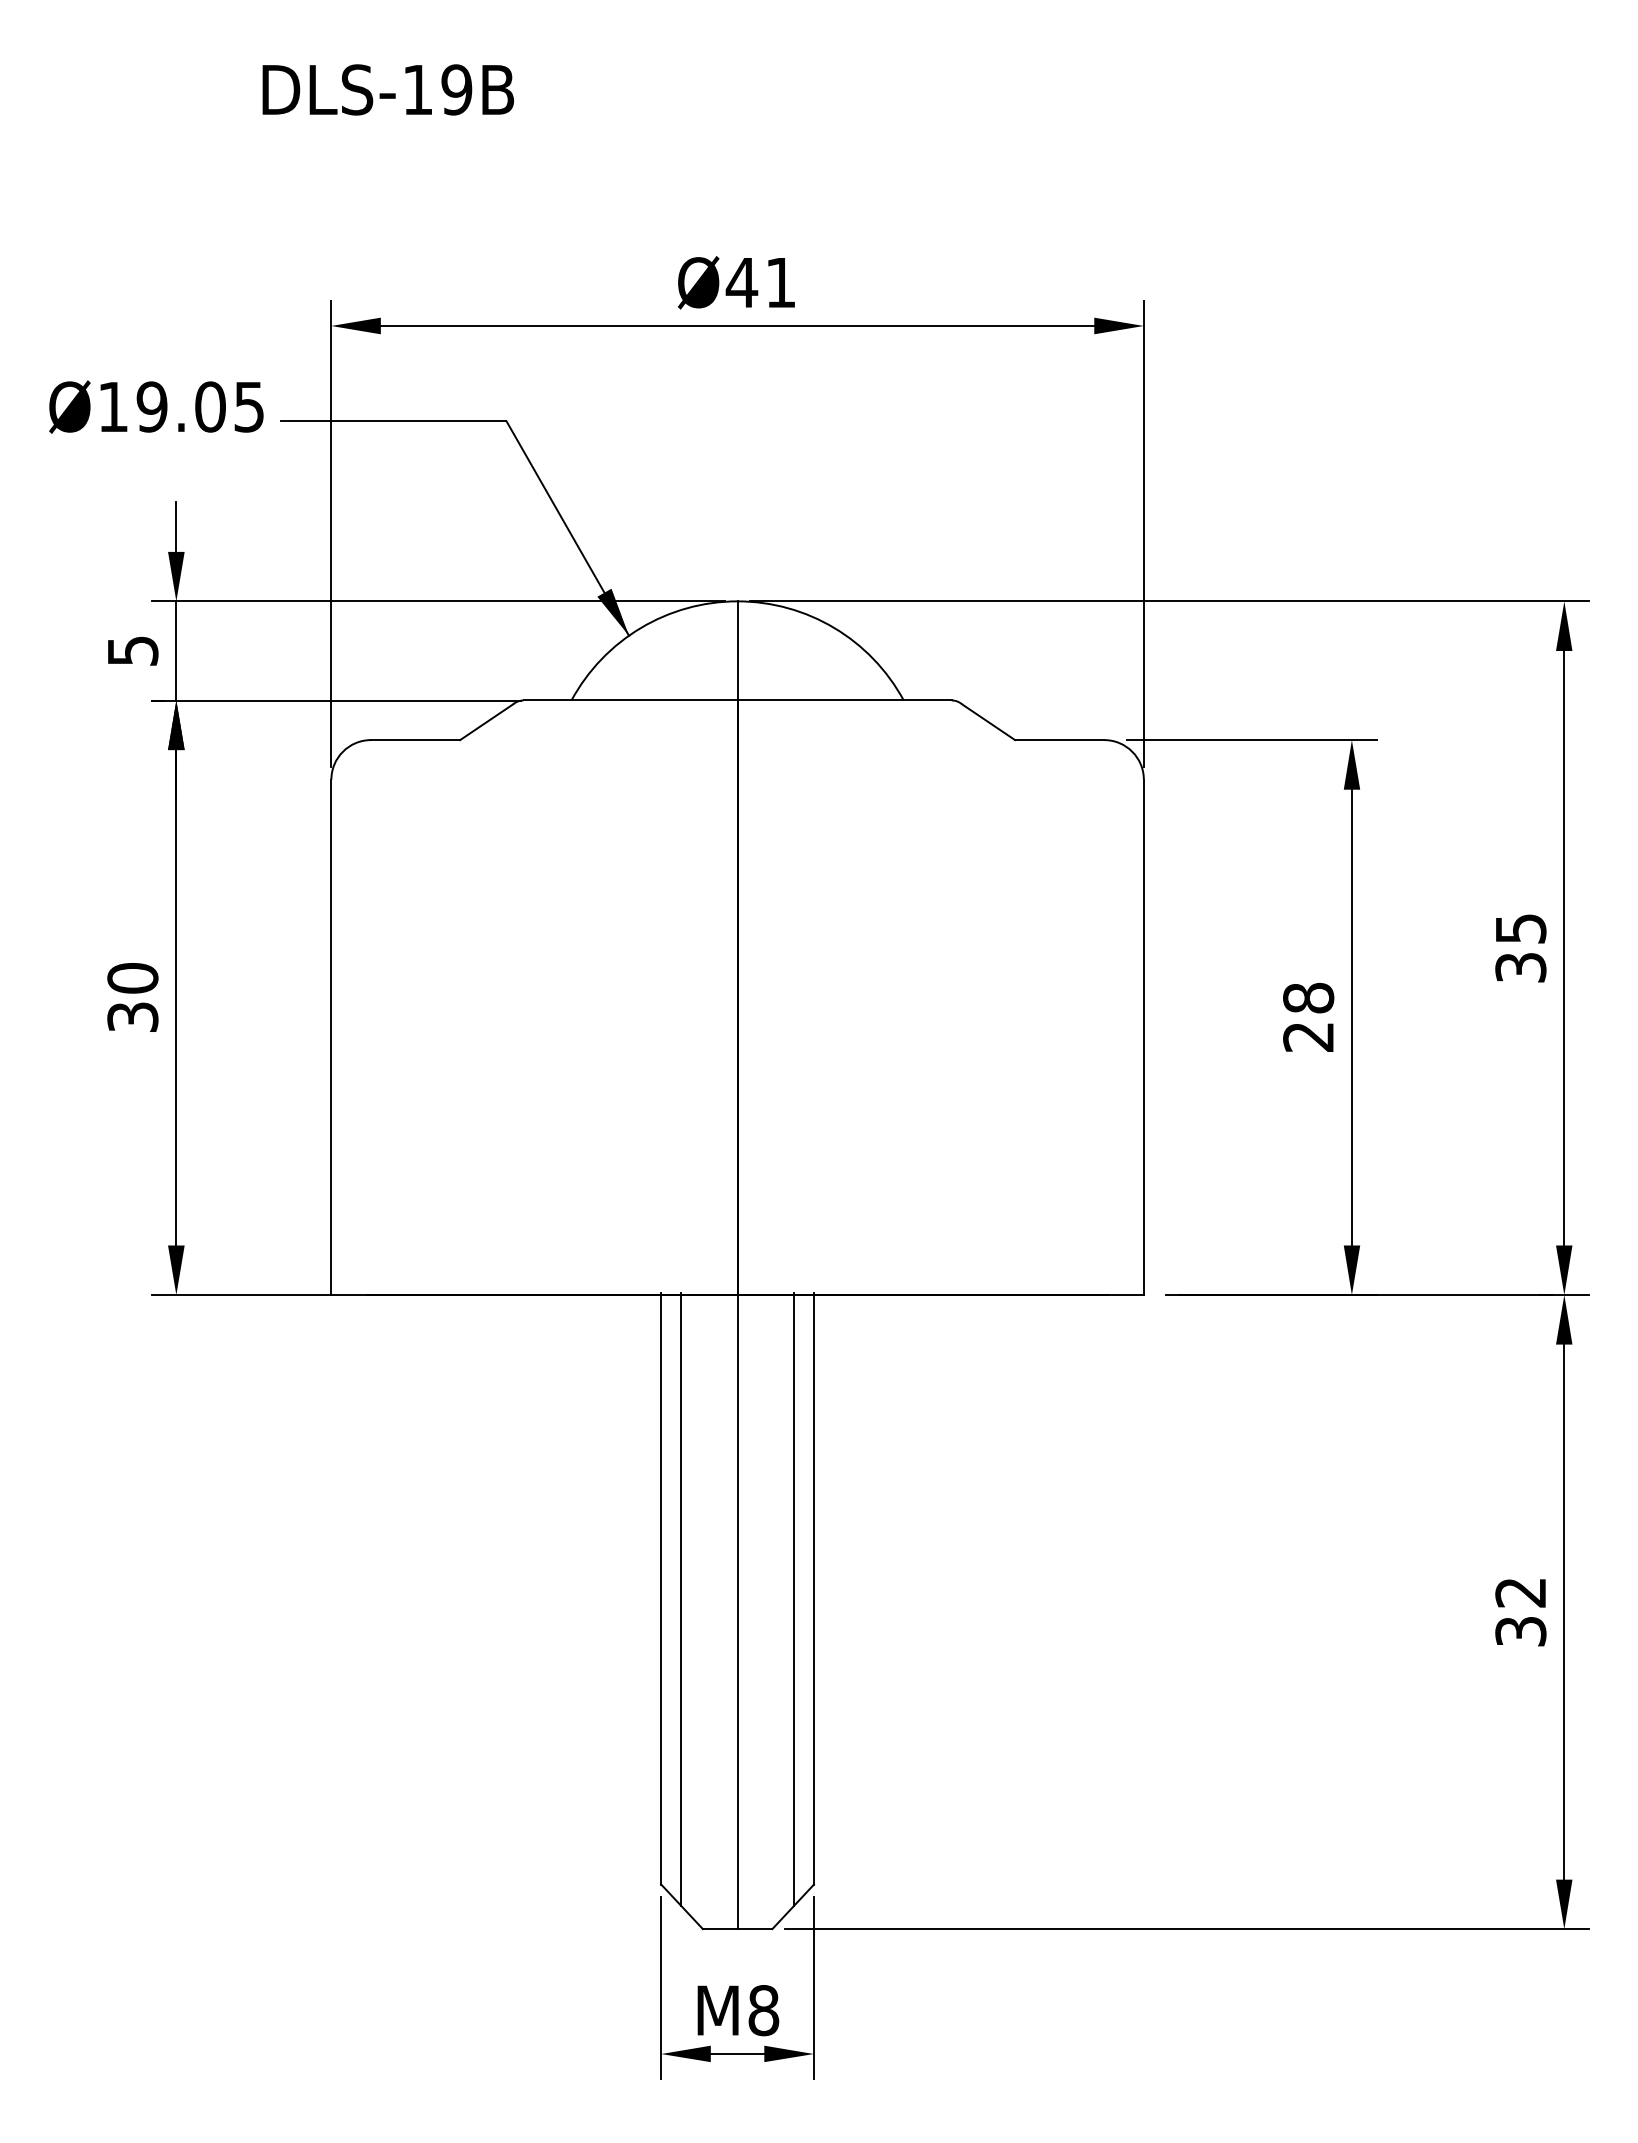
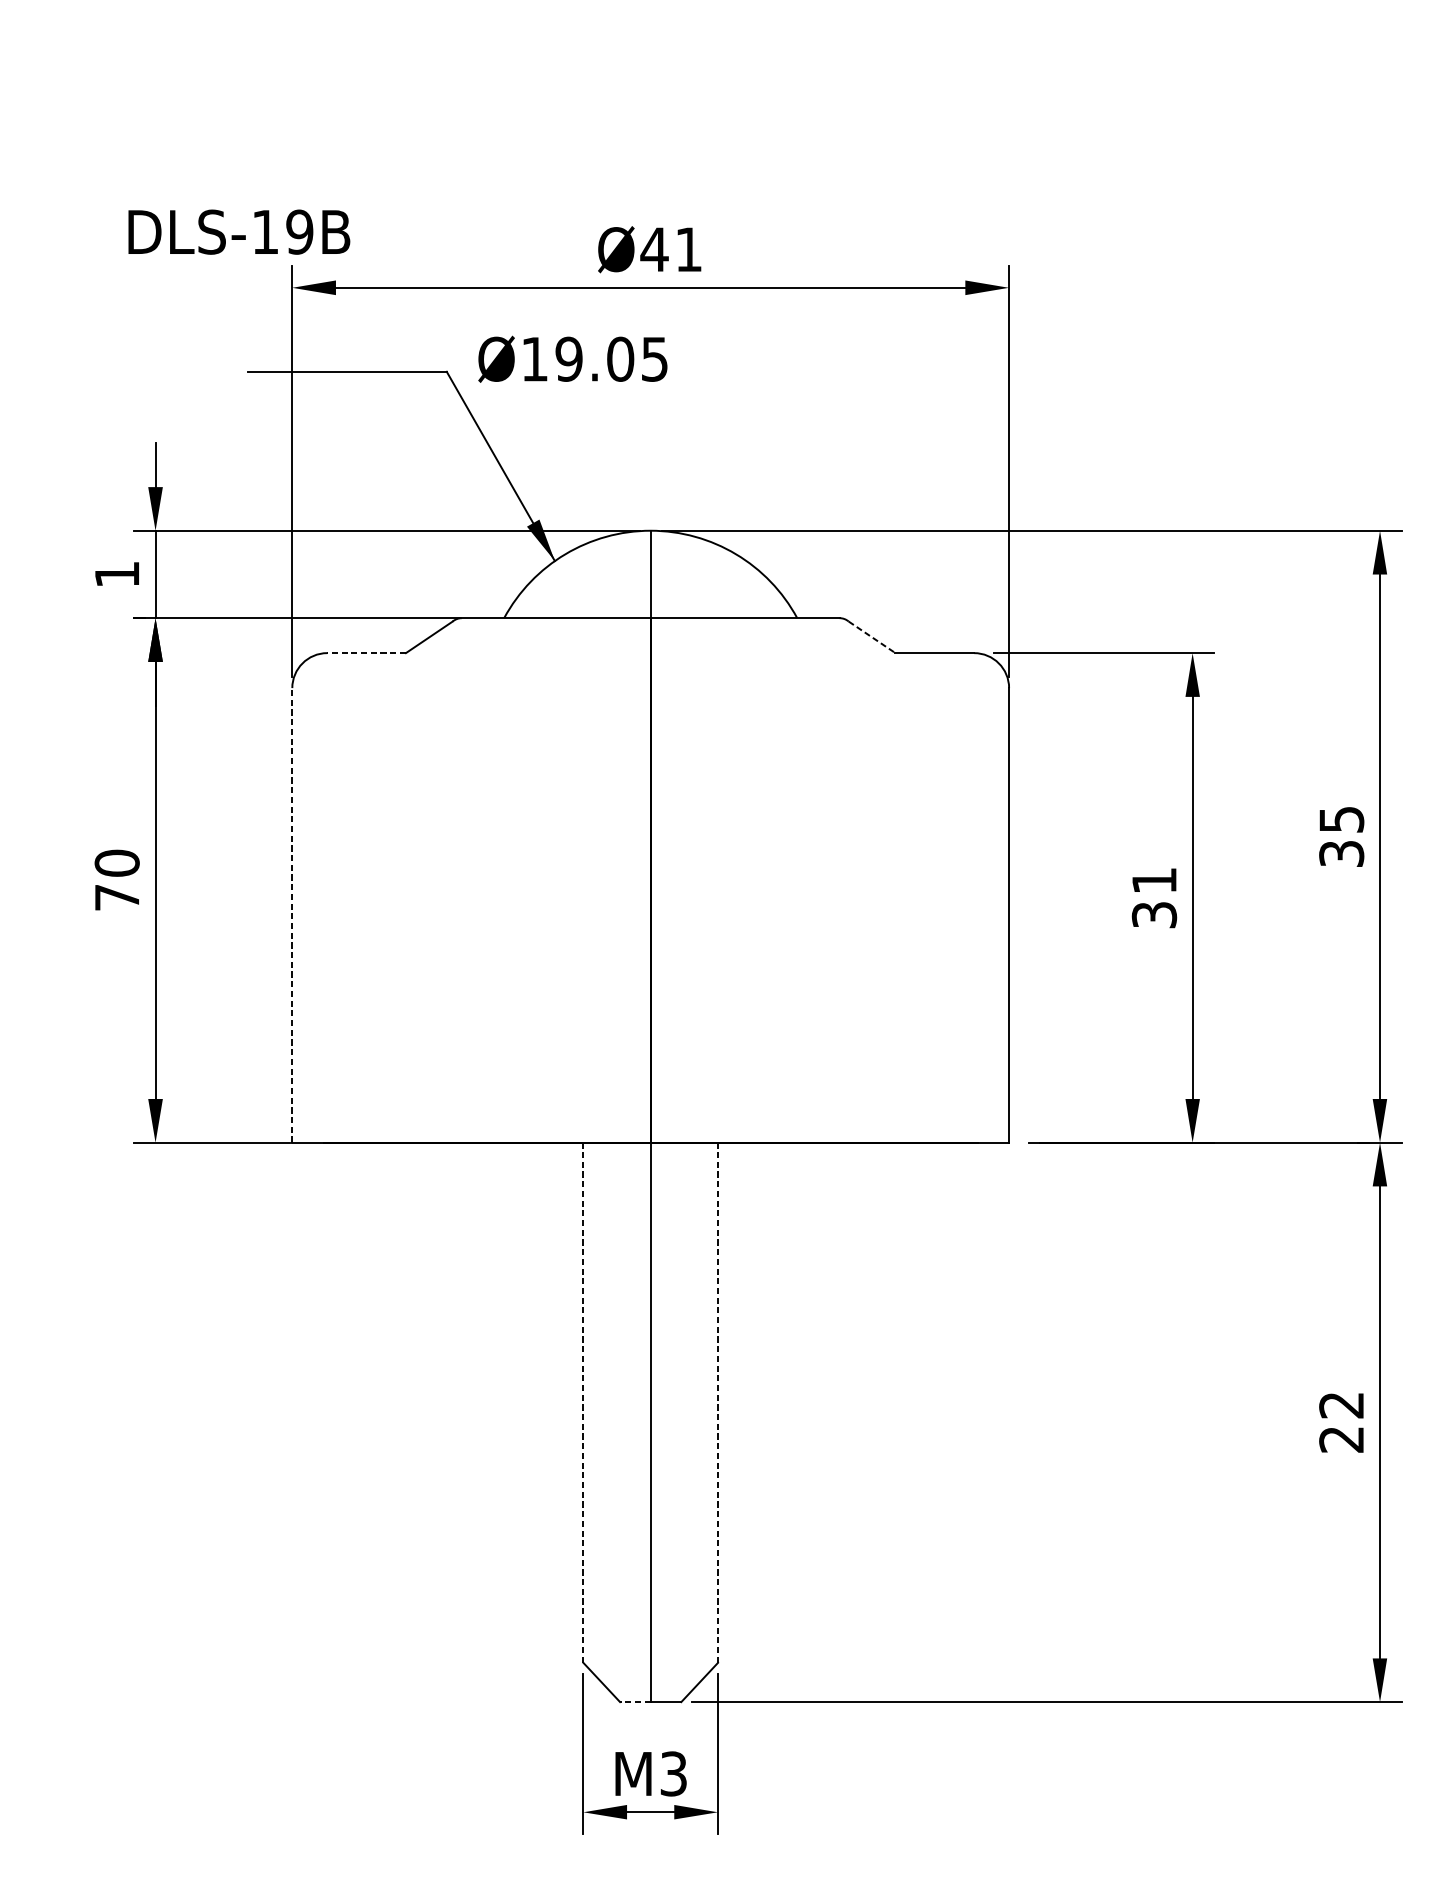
text: (387, 89) -> (238, 231), moved
text: (156, 406) -> (572, 358), moved
text: (133, 650) -> (117, 574), 5 -> 1
line: (988, 722) -> (872, 637), solid -> dashed
line: (415, 740) -> (366, 653), solid -> dashed
text: (132, 1016) -> (116, 896), 30 -> 70
text: (1308, 1016) -> (1154, 896), 28 -> 31
line: (331, 1037) -> (292, 915), solid -> dashed
line: (661, 1588) -> (583, 1401), solid -> dashed
line: (813, 1588) -> (717, 1401), solid -> dashed
line: (681, 1598) -> (601, 1410), removed
line: (794, 1598) -> (700, 1410), removed
text: (1520, 1631) -> (1341, 1439), 32 -> 22
line: (719, 1929) -> (634, 1702), solid -> dashed
text: (763, 2010) -> (673, 1773), M8 -> M3

